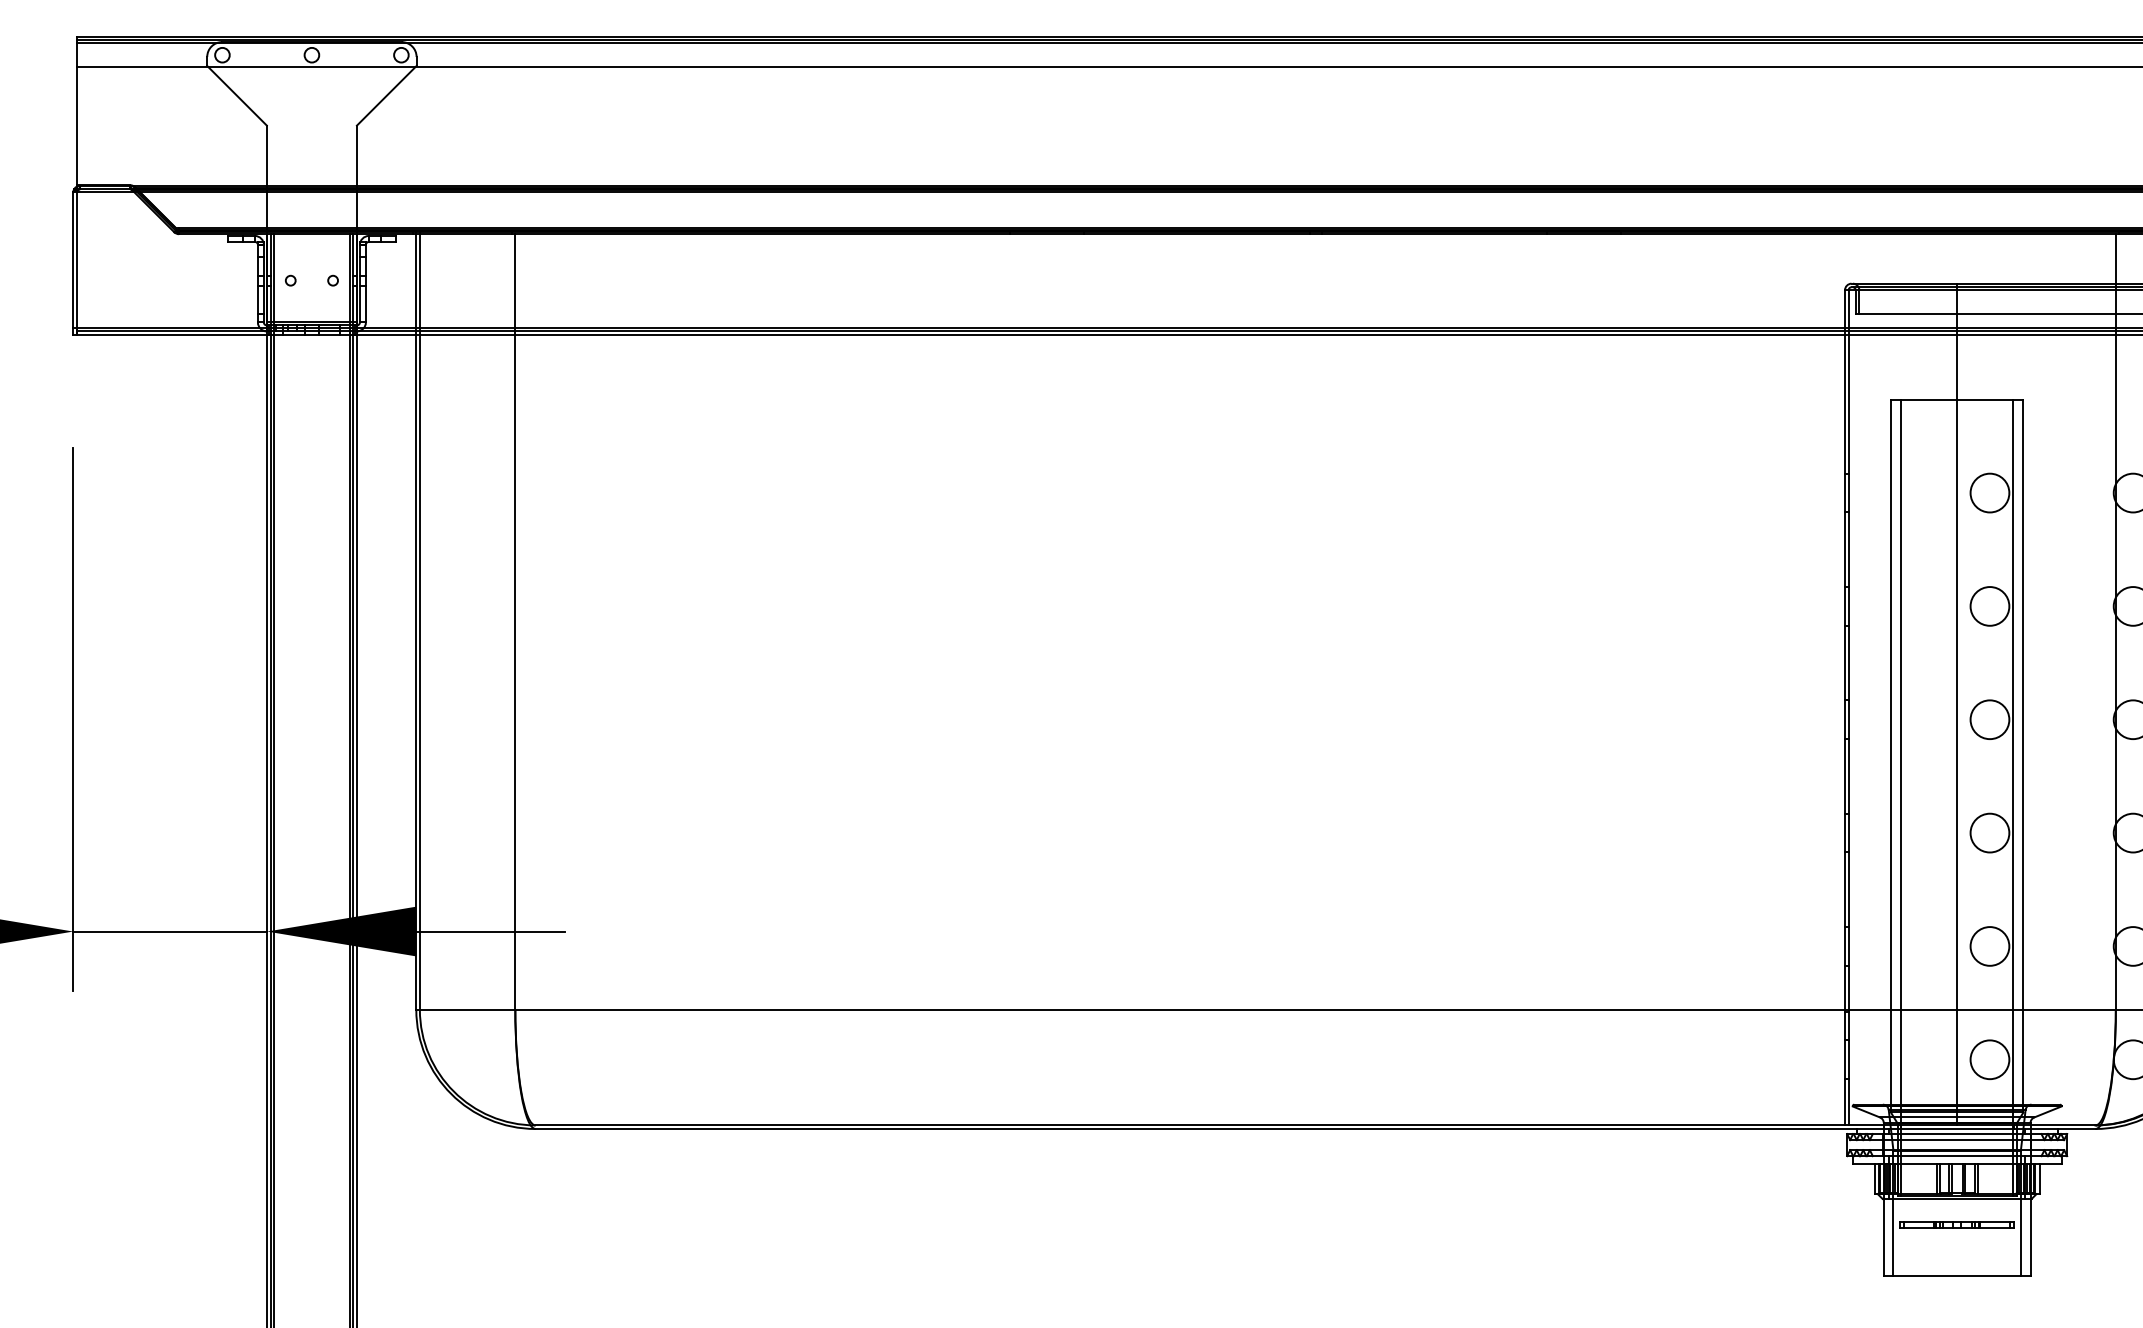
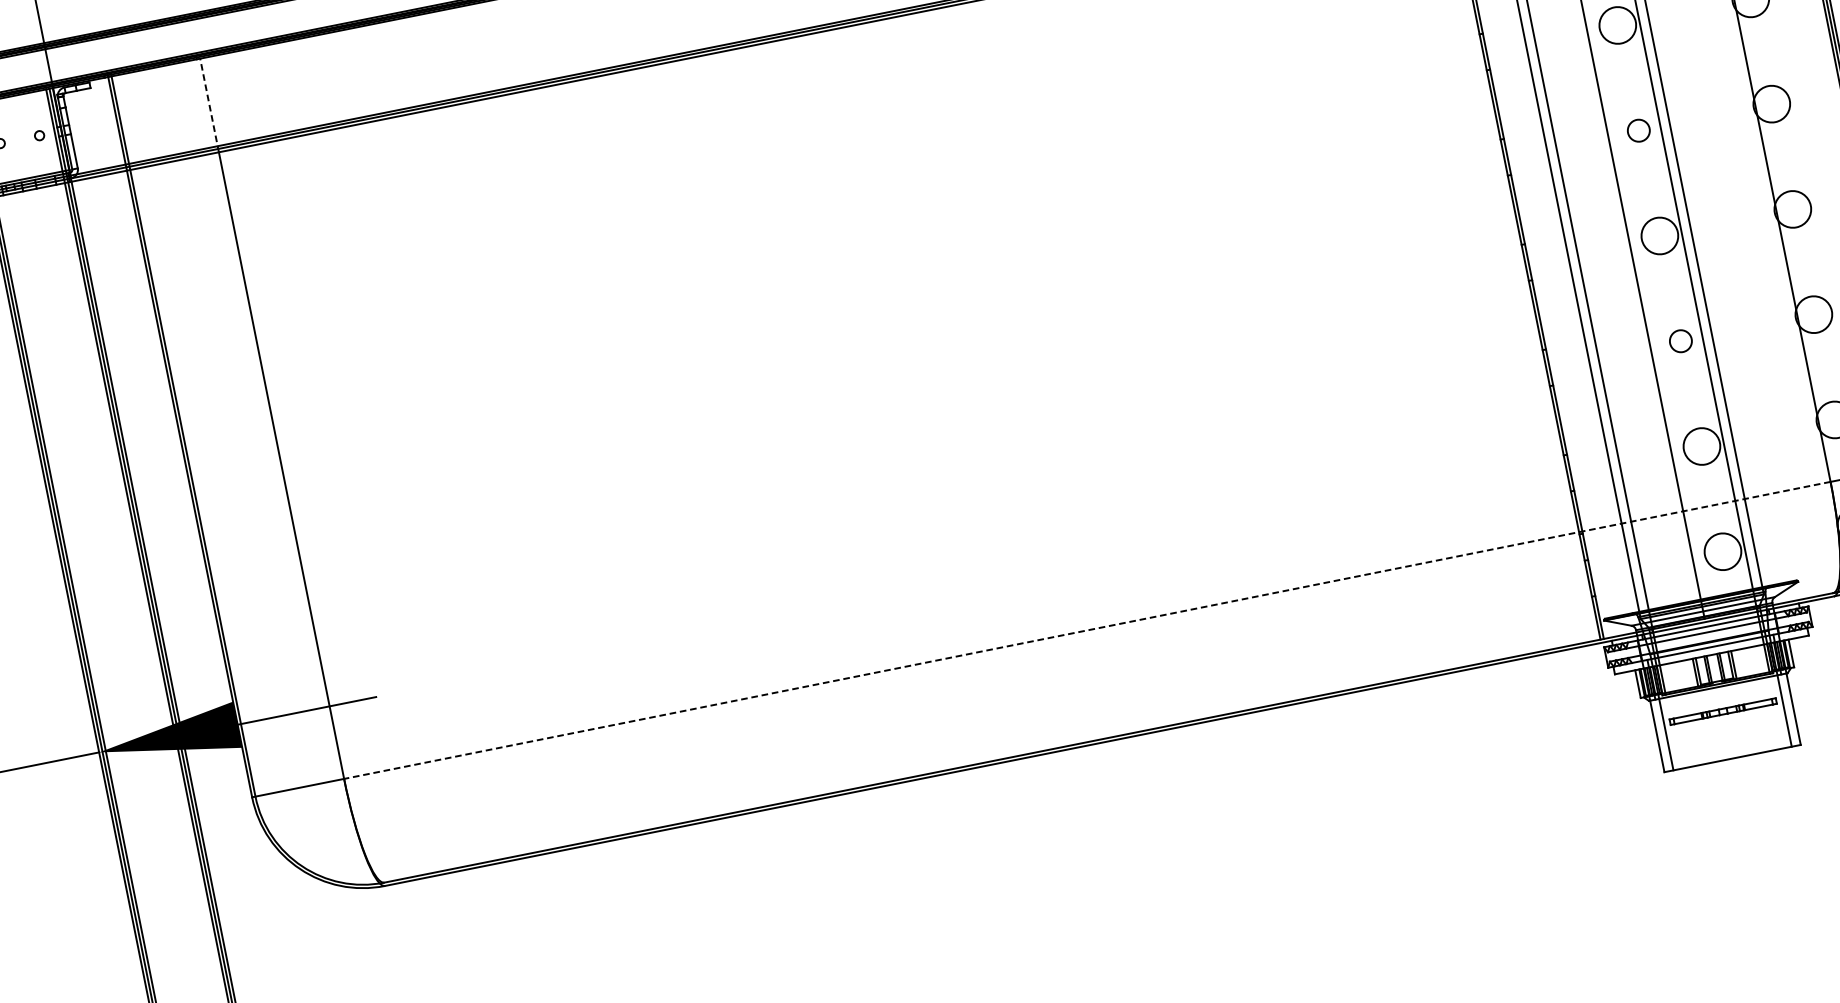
line: (515, 284) -> (209, 105), solid -> dashed
circle: (1989, 606) -> (1638, 130), size x0.6
circle: (1989, 832) -> (1680, 340), size x0.6
line: (1315, 1009) -> (1087, 630), solid -> dashed

